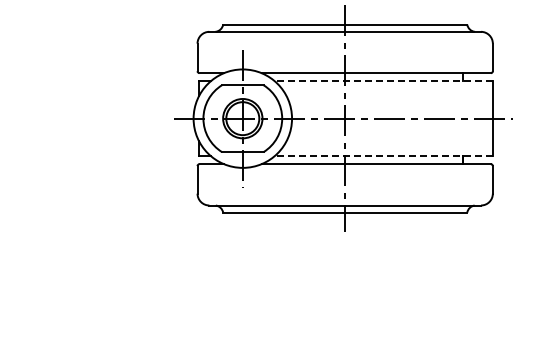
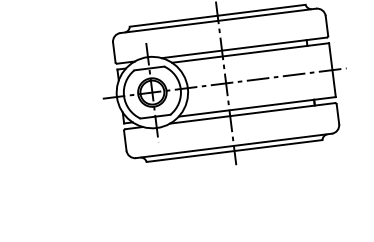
line: (383, 81) -> (250, 53), dashed -> solid
line: (383, 156) -> (257, 107), dashed -> solid

